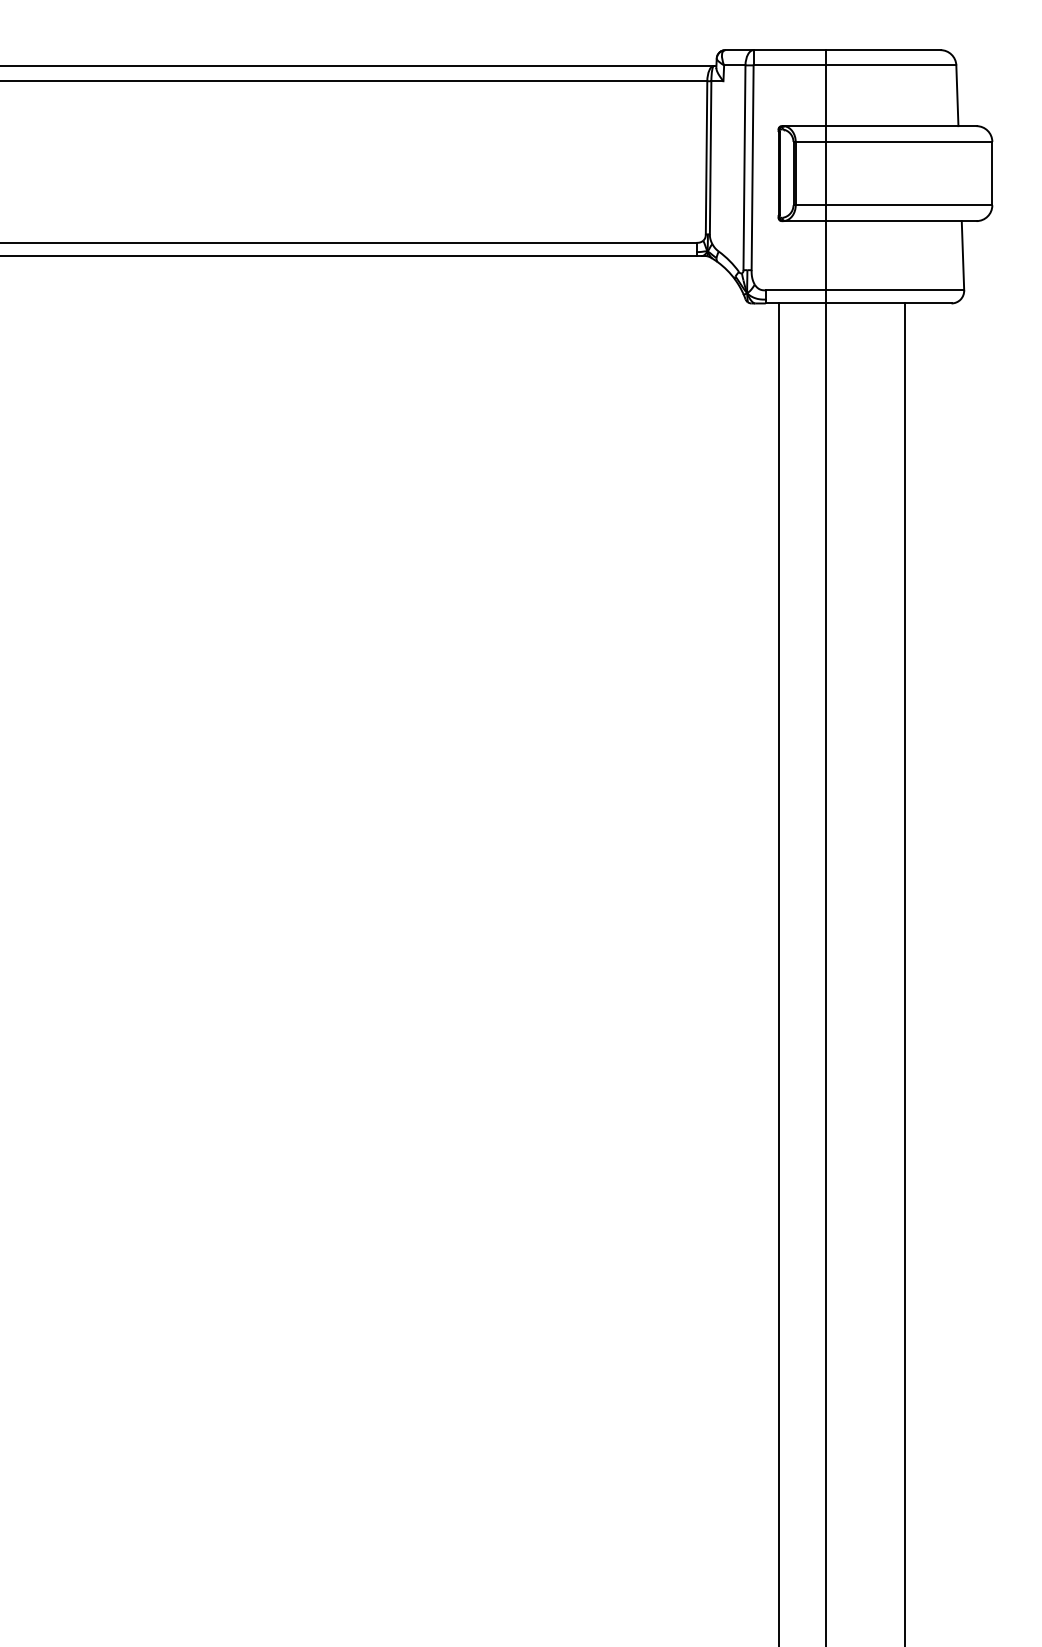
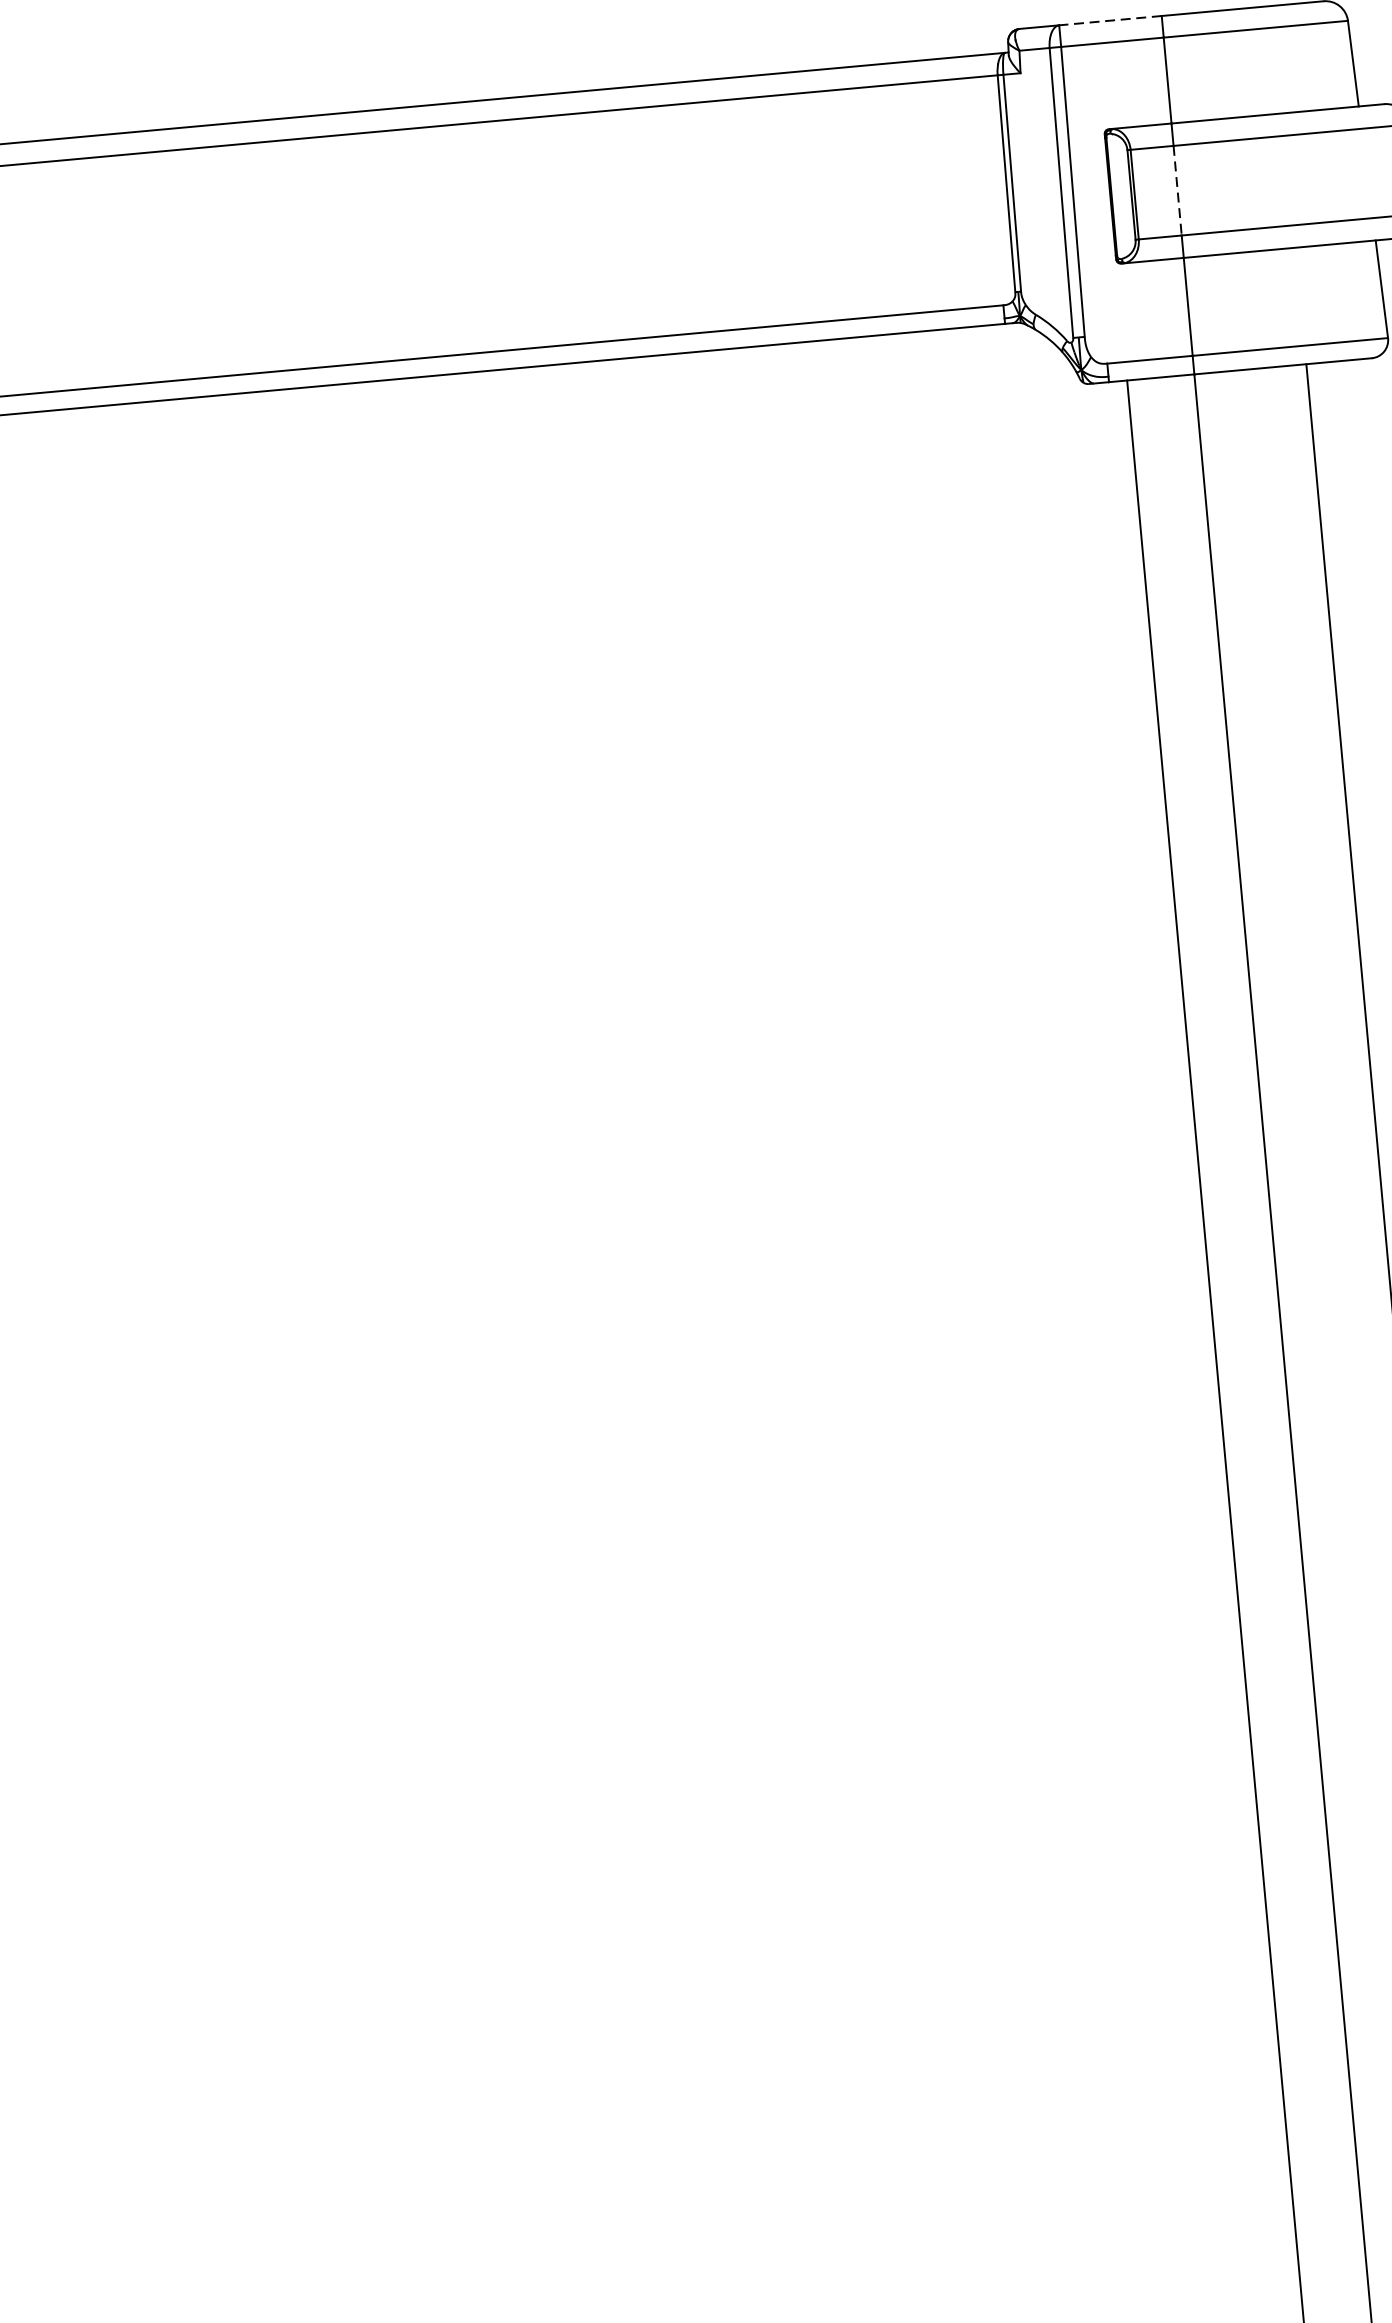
line: (789, 50) -> (1110, 21), solid -> dashed
line: (826, 173) -> (1178, 190), solid -> dashed

